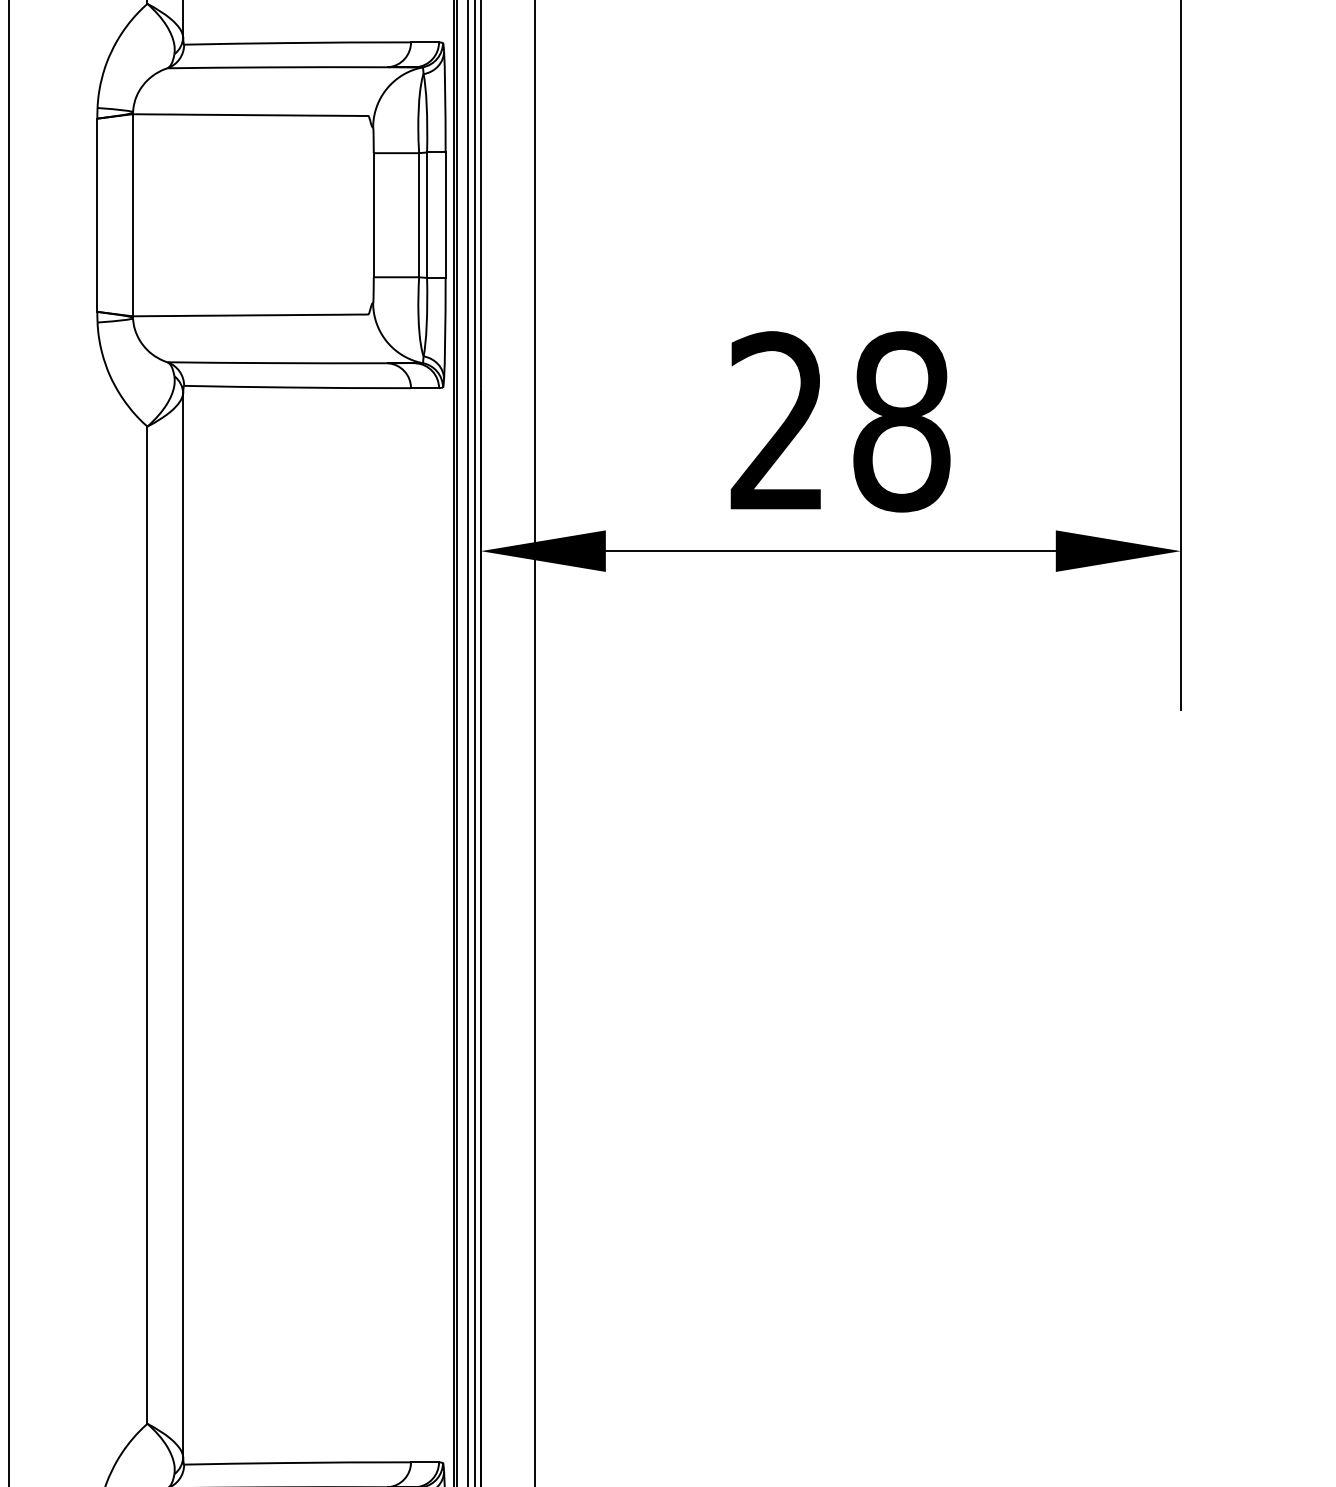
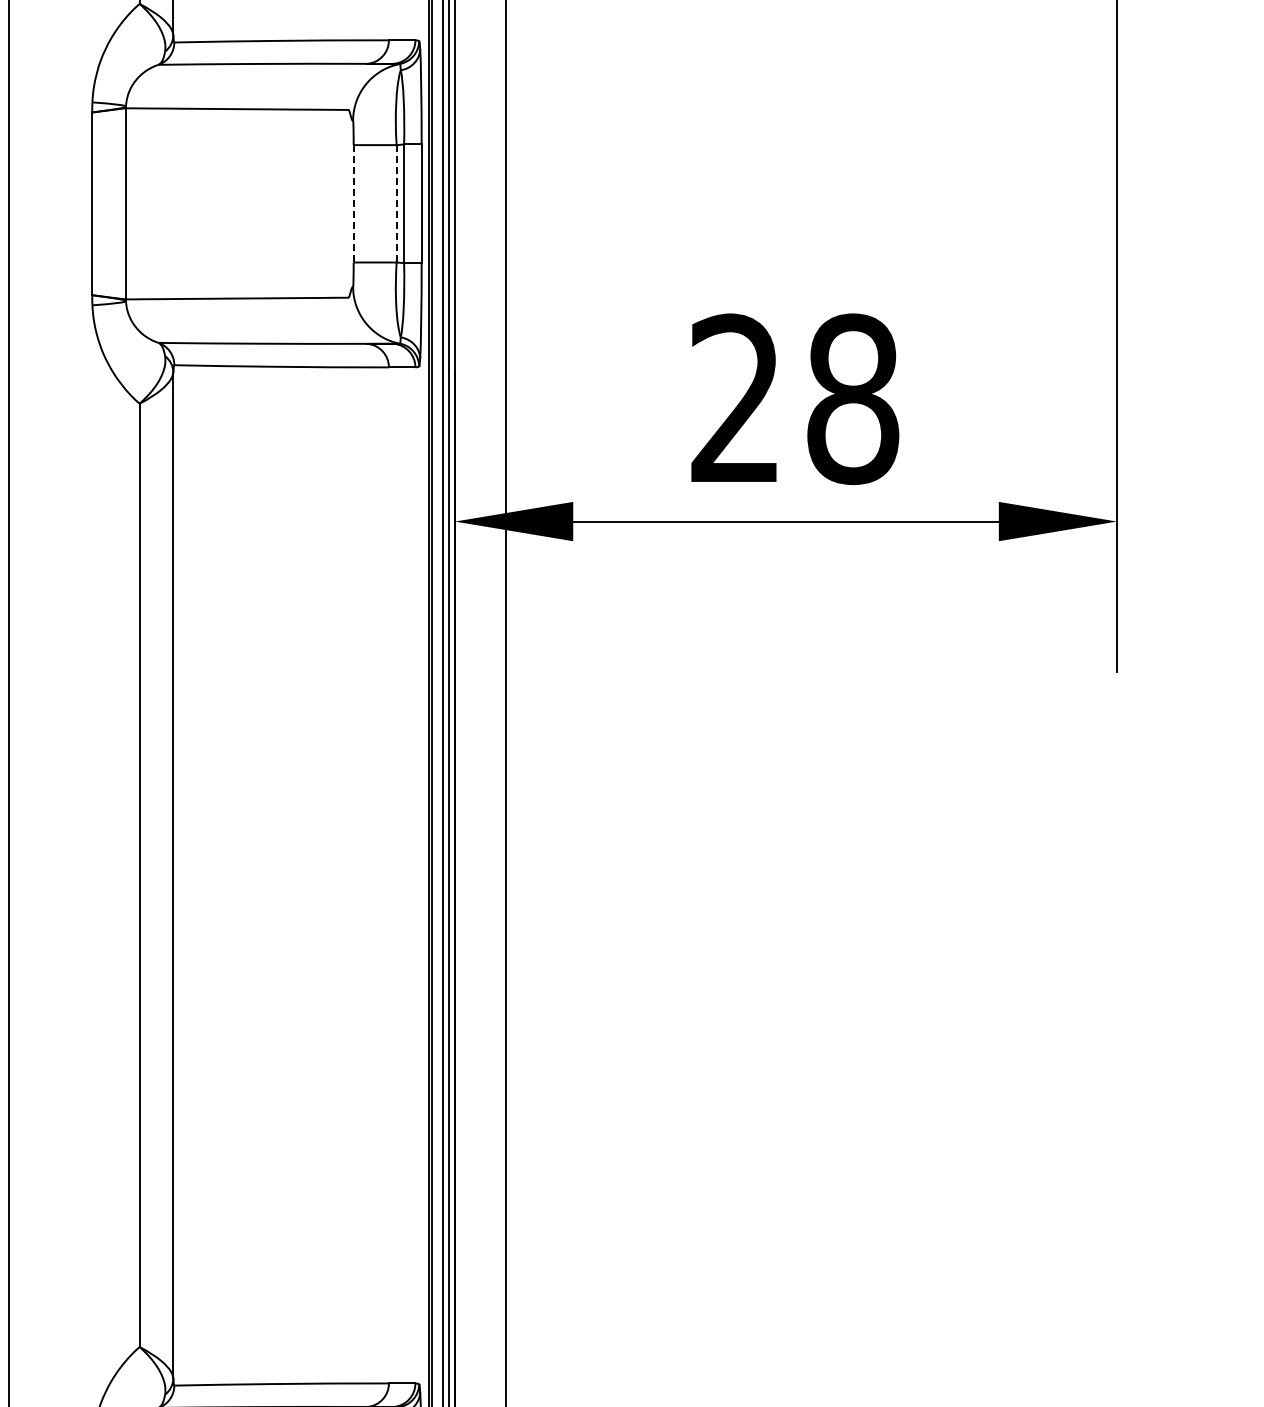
line: (373, 214) -> (353, 203), solid -> dashed
line: (419, 214) -> (396, 203), solid -> dashed

